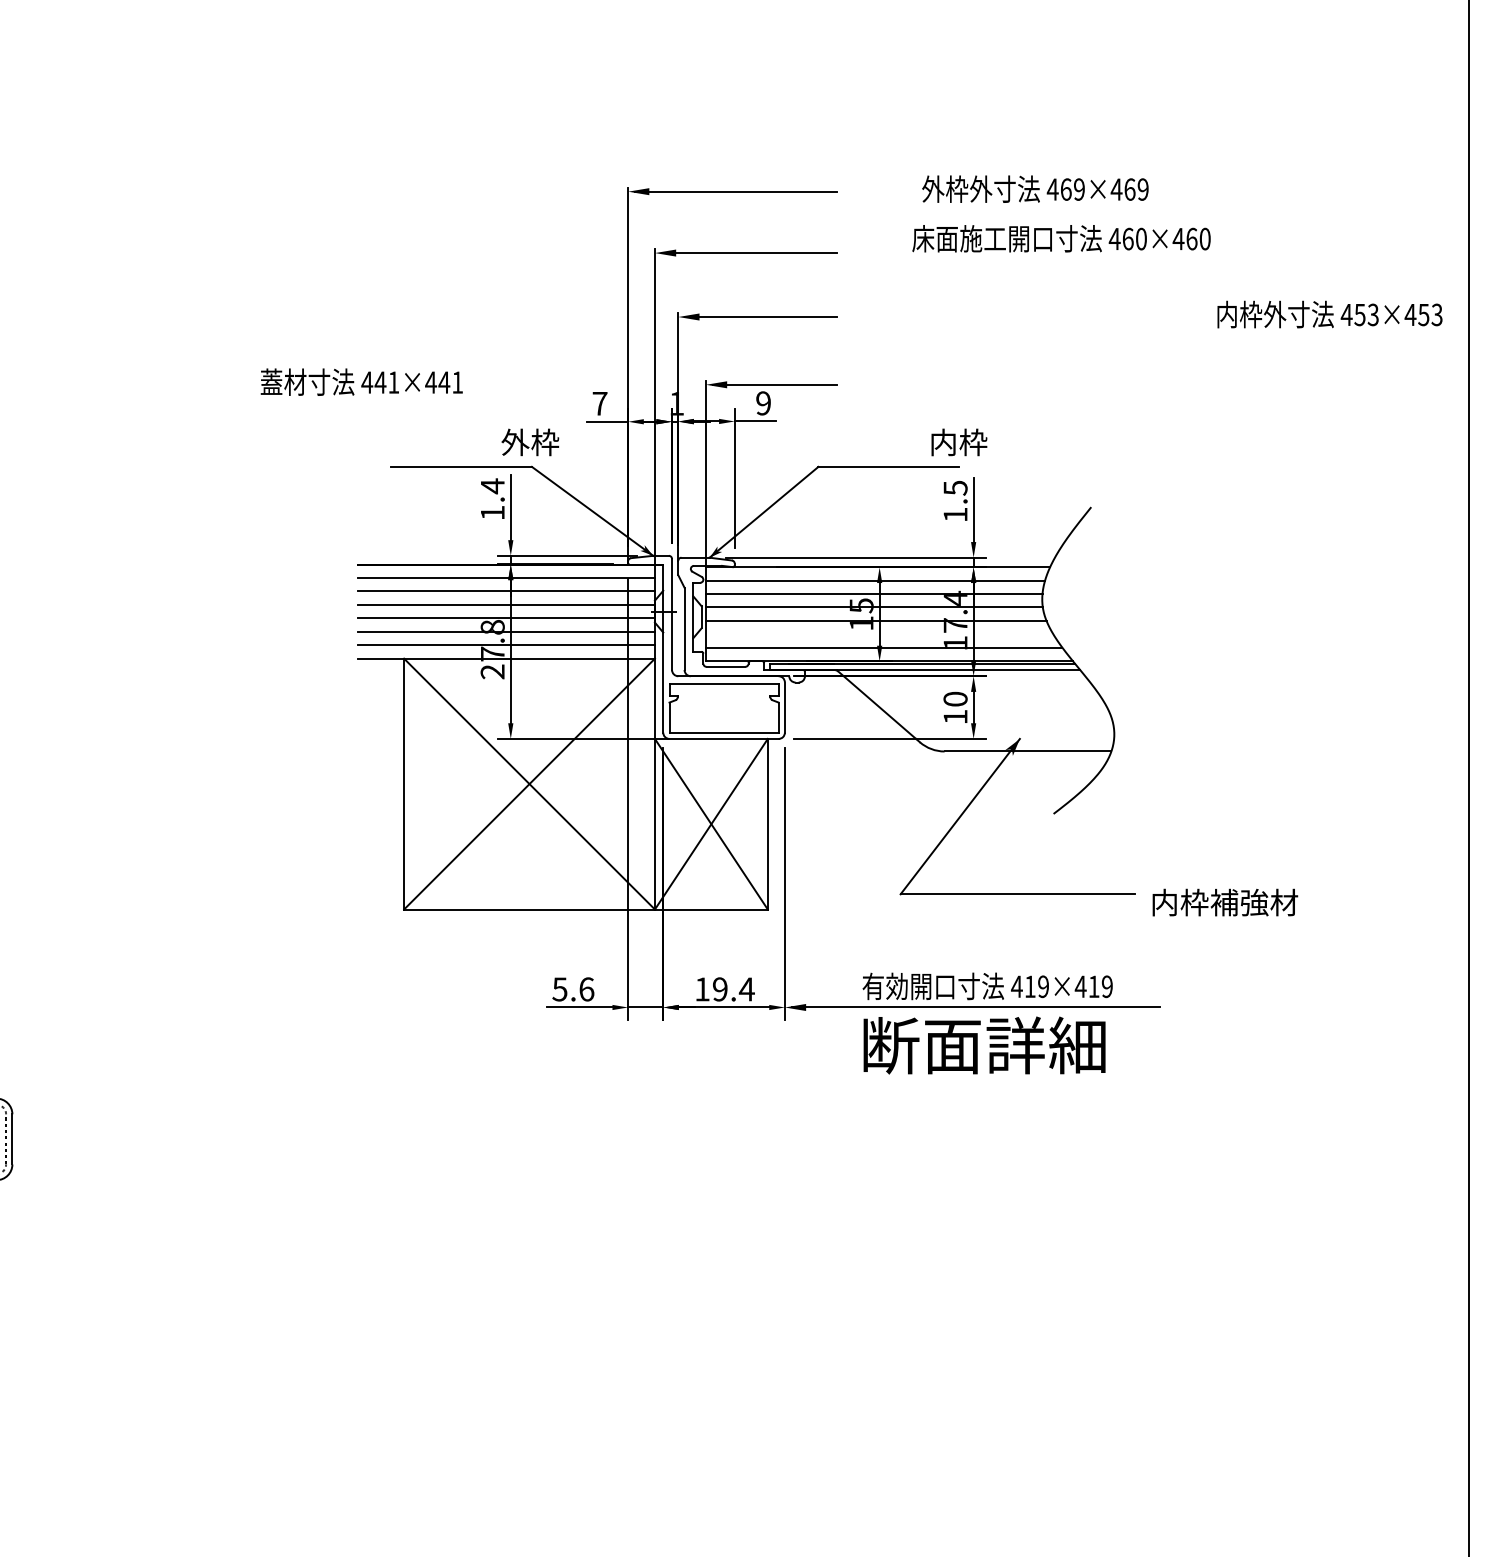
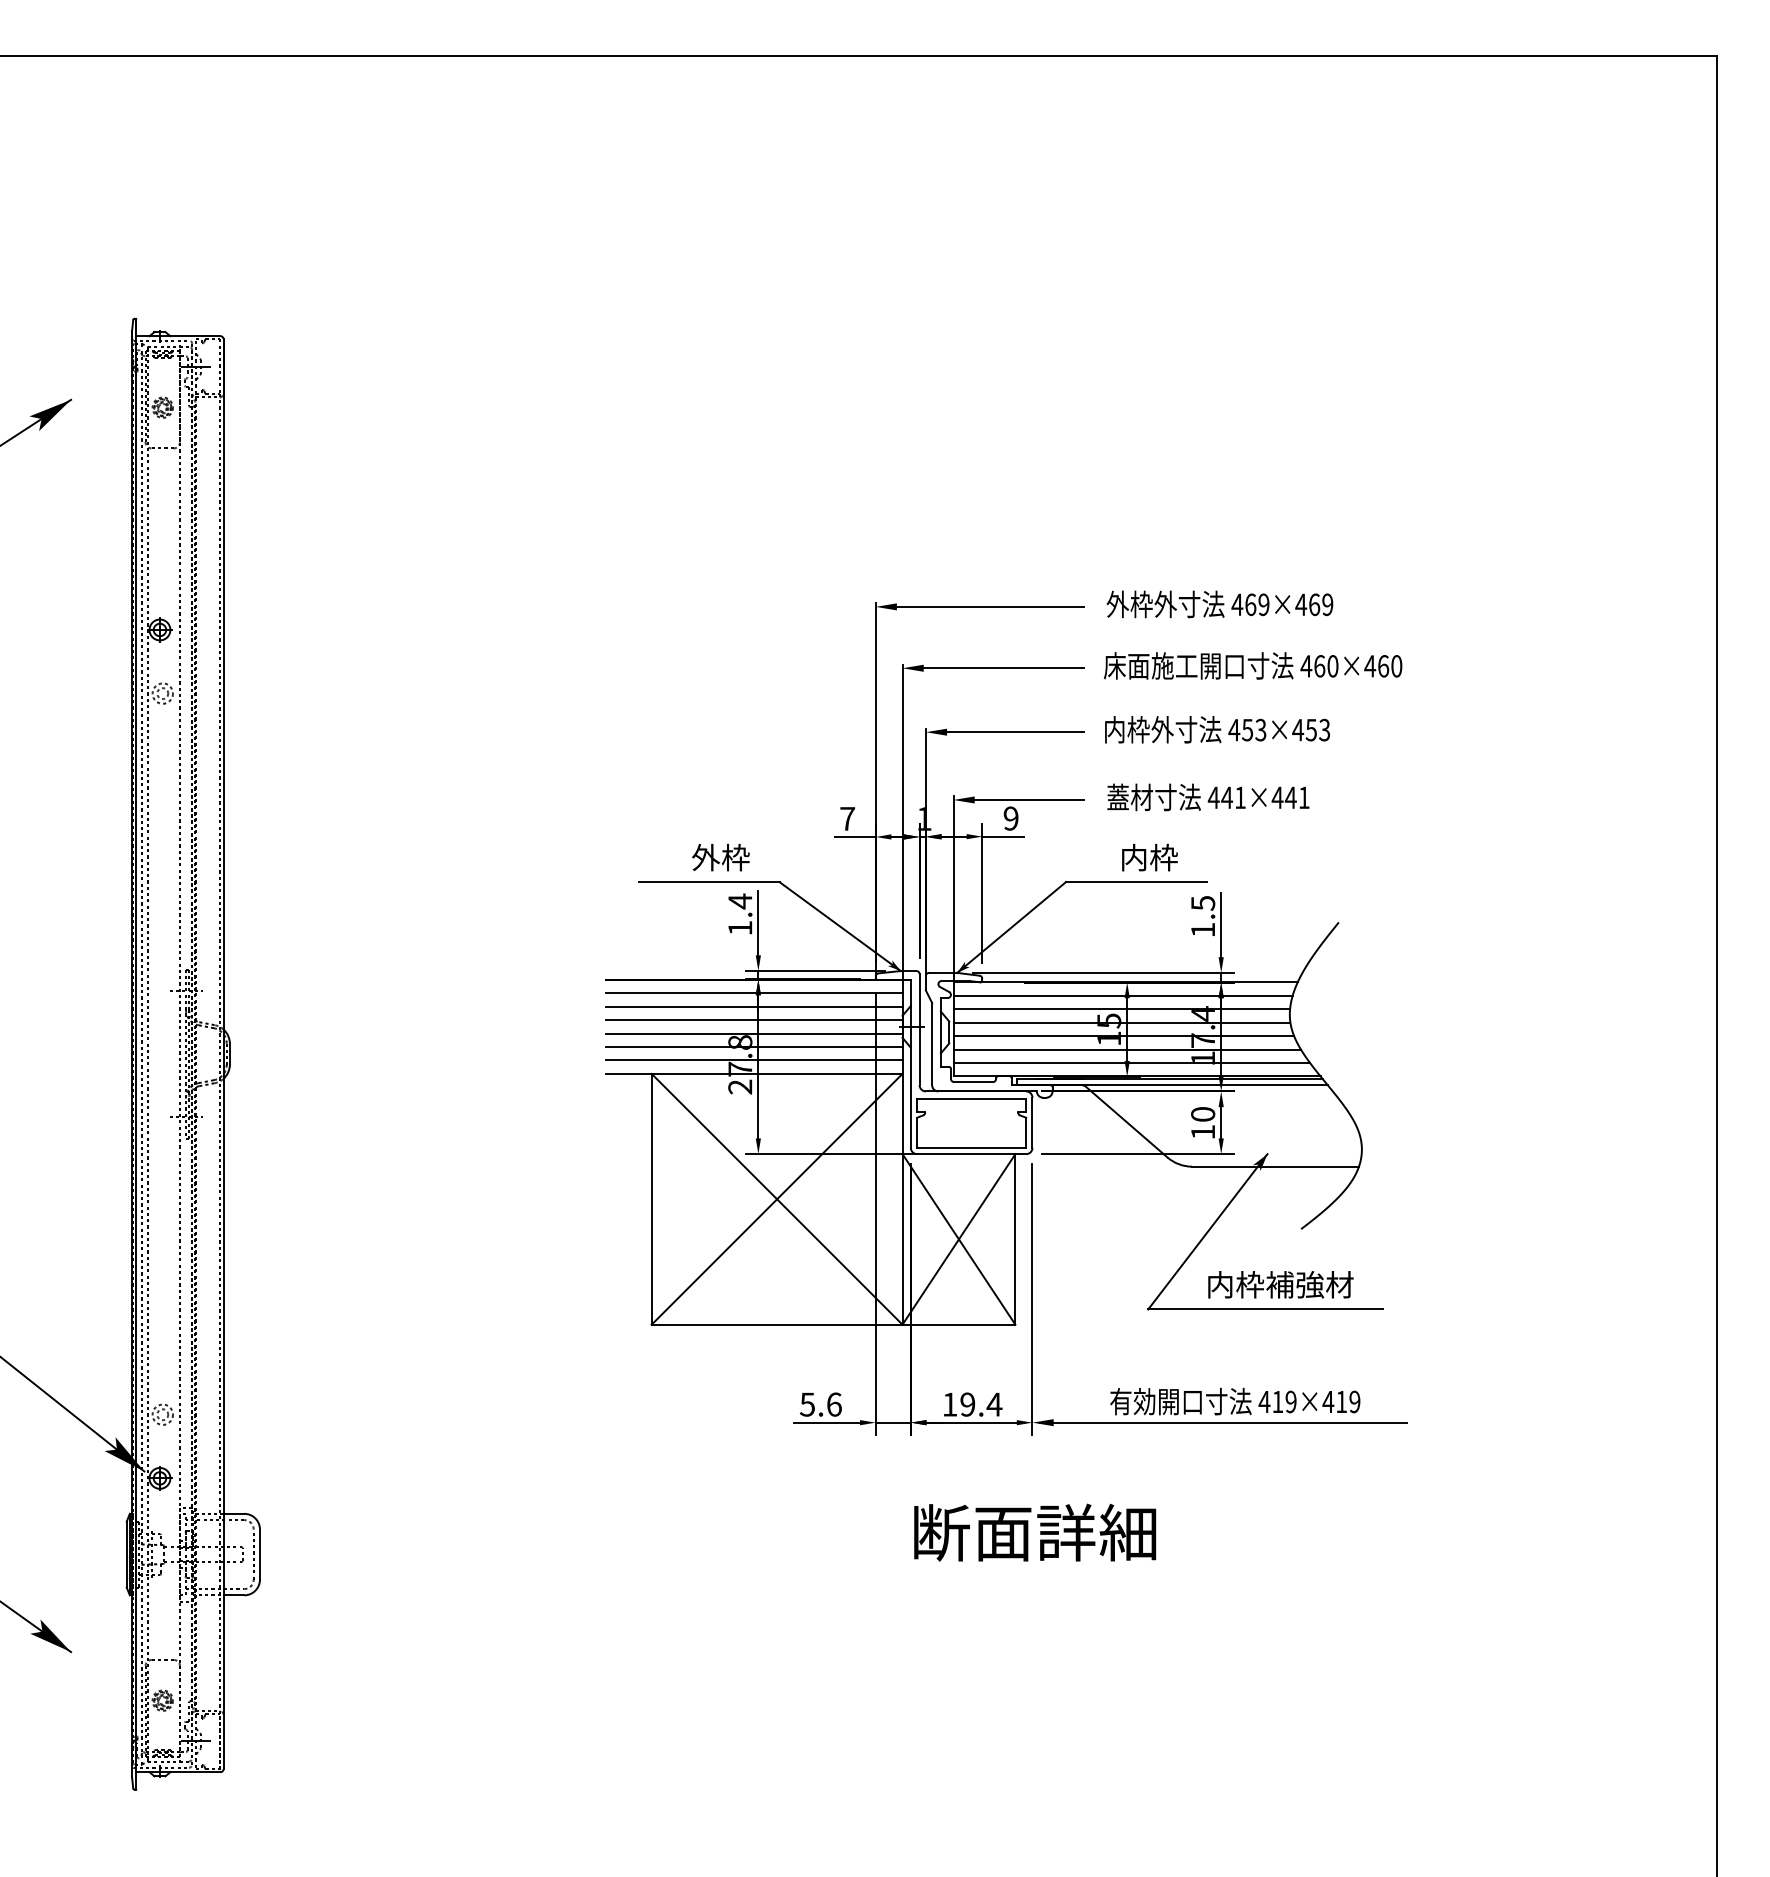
text: (1034, 189) -> (1219, 604), moved
text: (1060, 238) -> (1252, 665), moved
text: (1329, 314) -> (1217, 729), moved
text: (361, 382) -> (1208, 797), moved
text: (529, 442) -> (720, 857), moved
text: (958, 442) -> (1149, 857), moved
line: (878, 634) -> (1126, 1049), added
text: (1224, 902) -> (1280, 1284), moved
text: (984, 1045) -> (1035, 1532), moved

